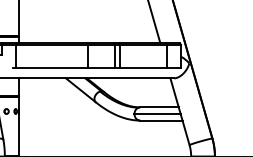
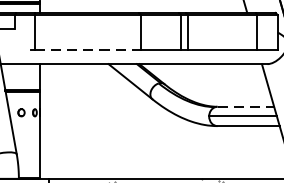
line: (52, 68) -> (88, 49), solid -> dashed
line: (159, 107) -> (245, 106), solid -> dashed

